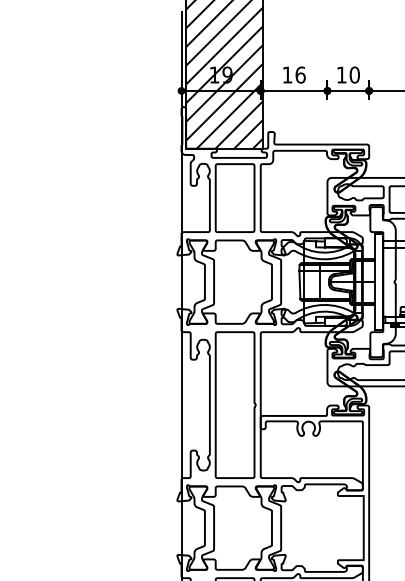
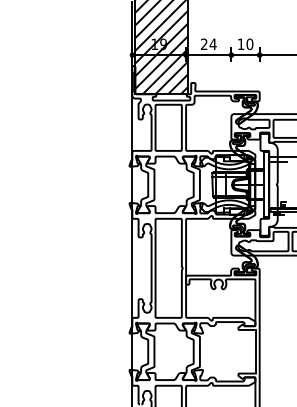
text: (293, 75) -> (208, 44), 16 -> 24

